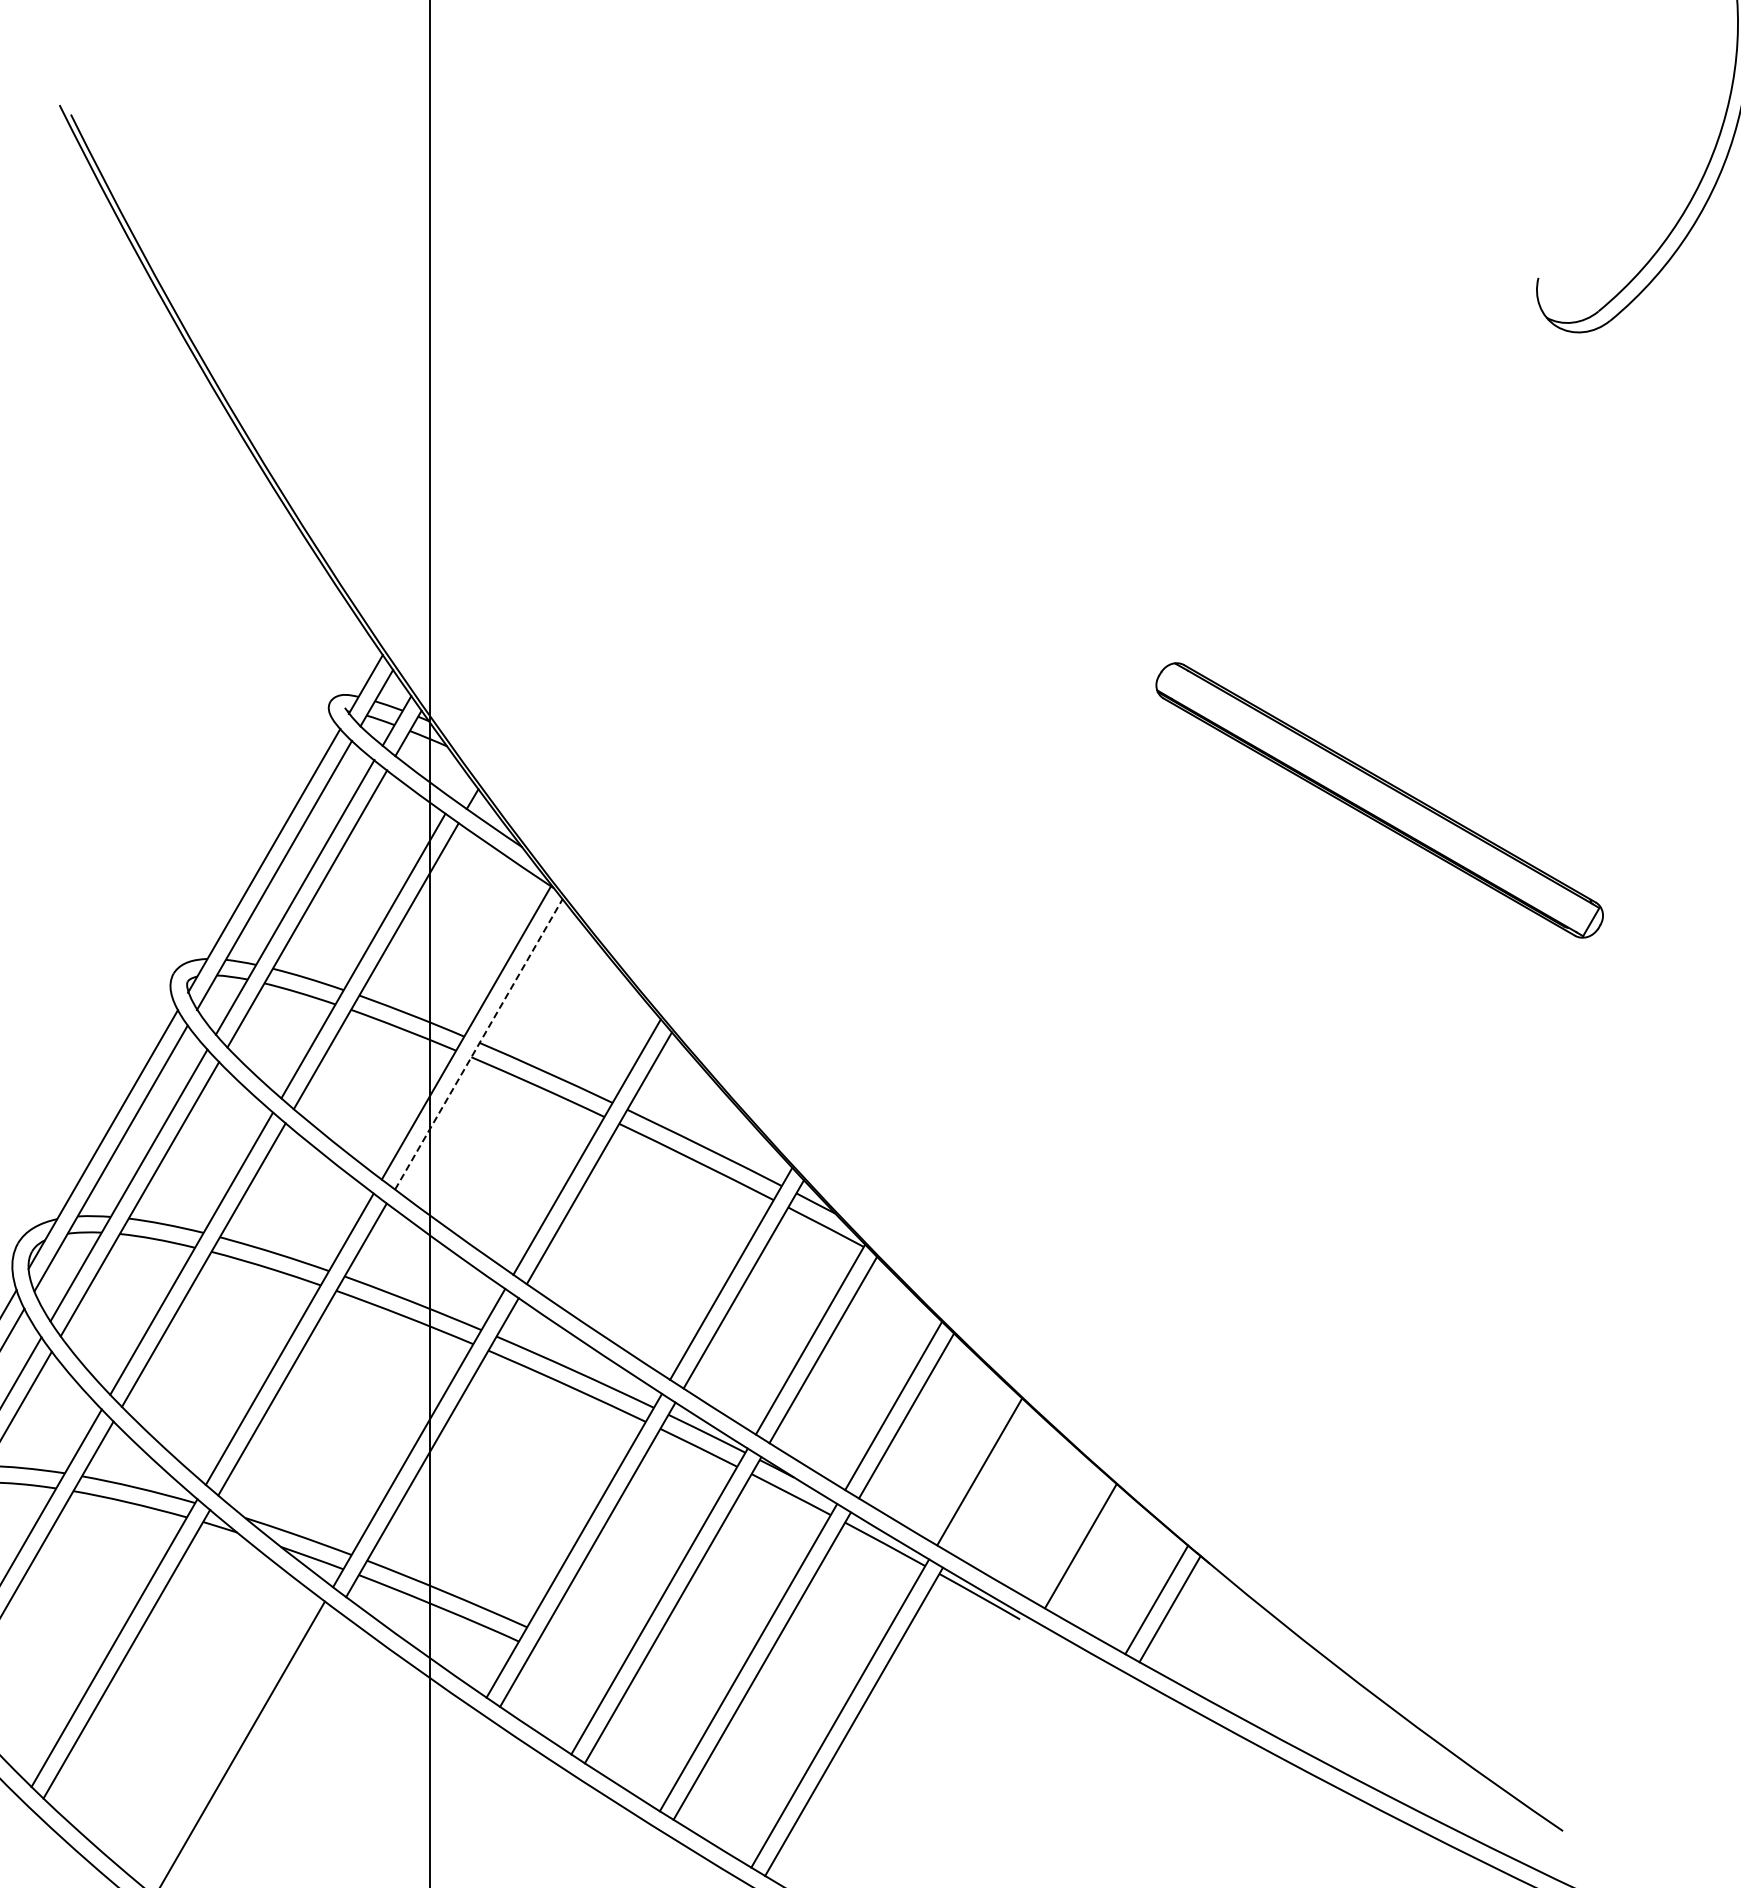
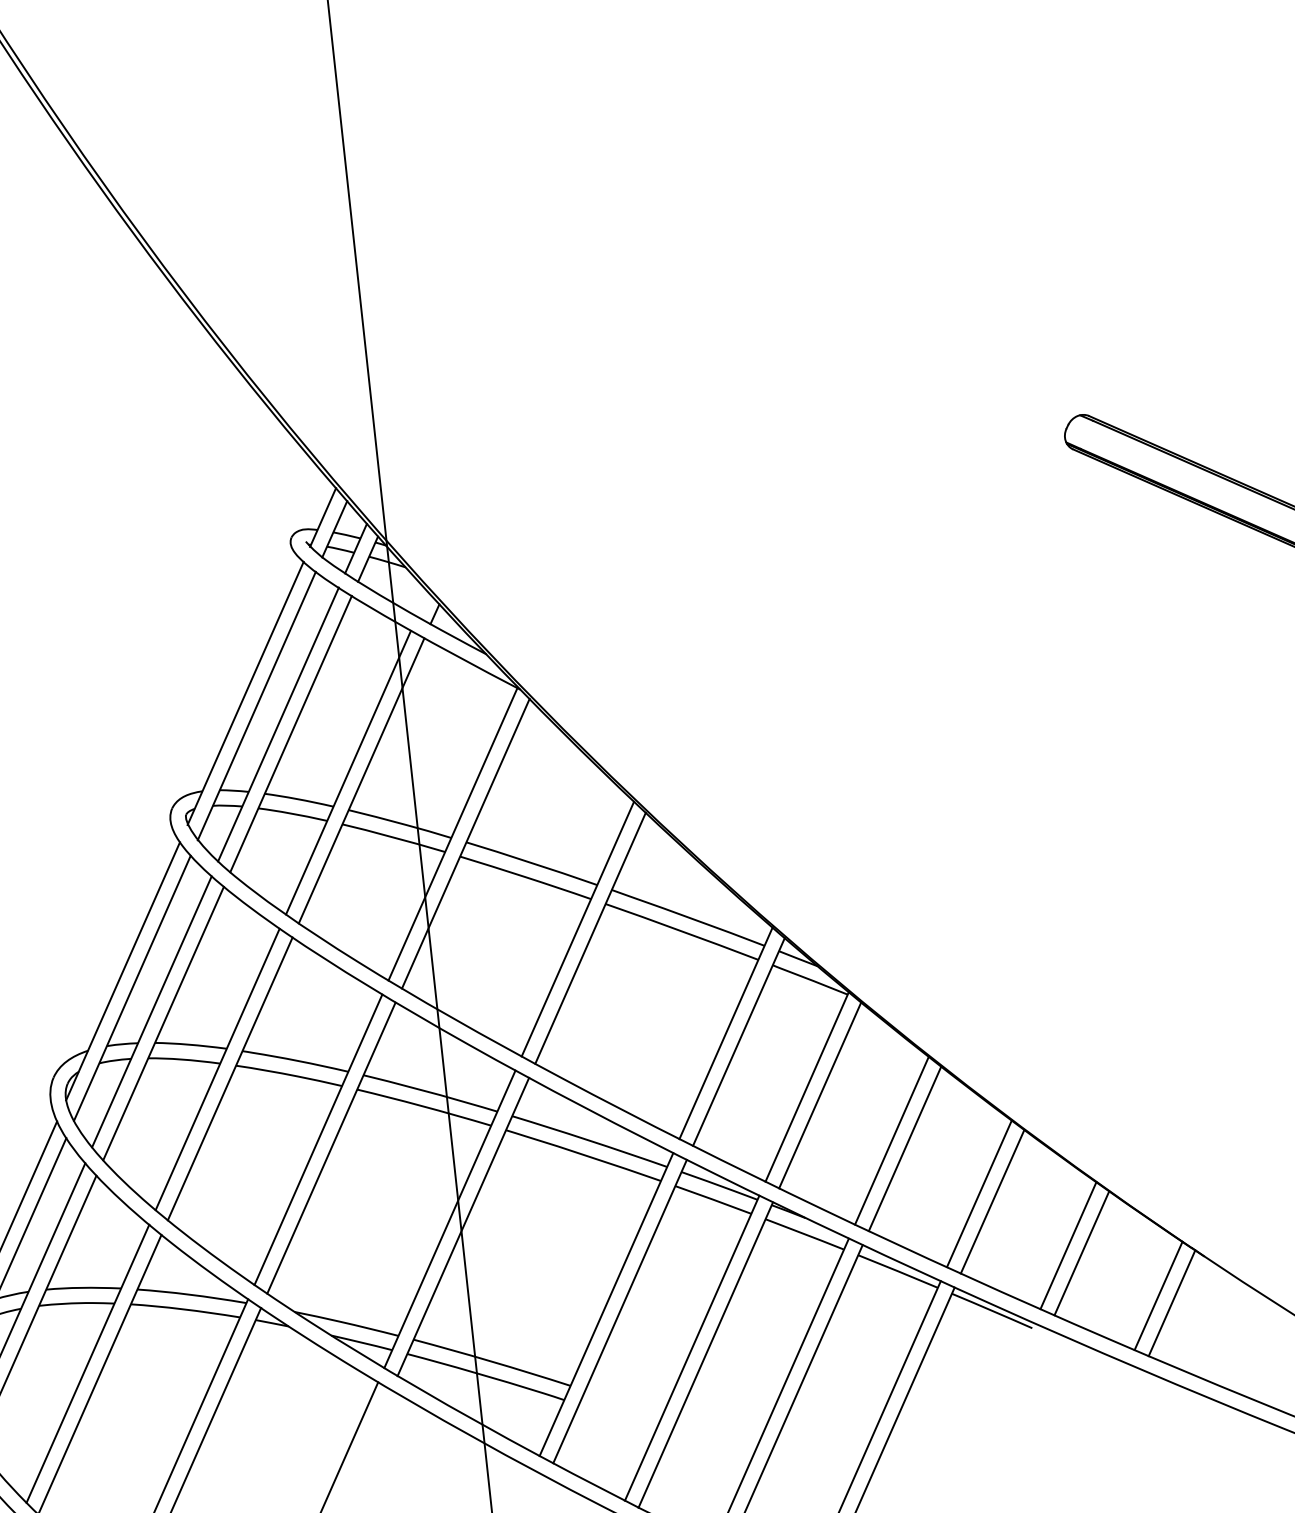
line: (478, 1044) -> (465, 843), dashed -> solid
line: (992, 1481) -> (992, 1201), added
line: (1067, 1536) -> (1068, 1245), added

